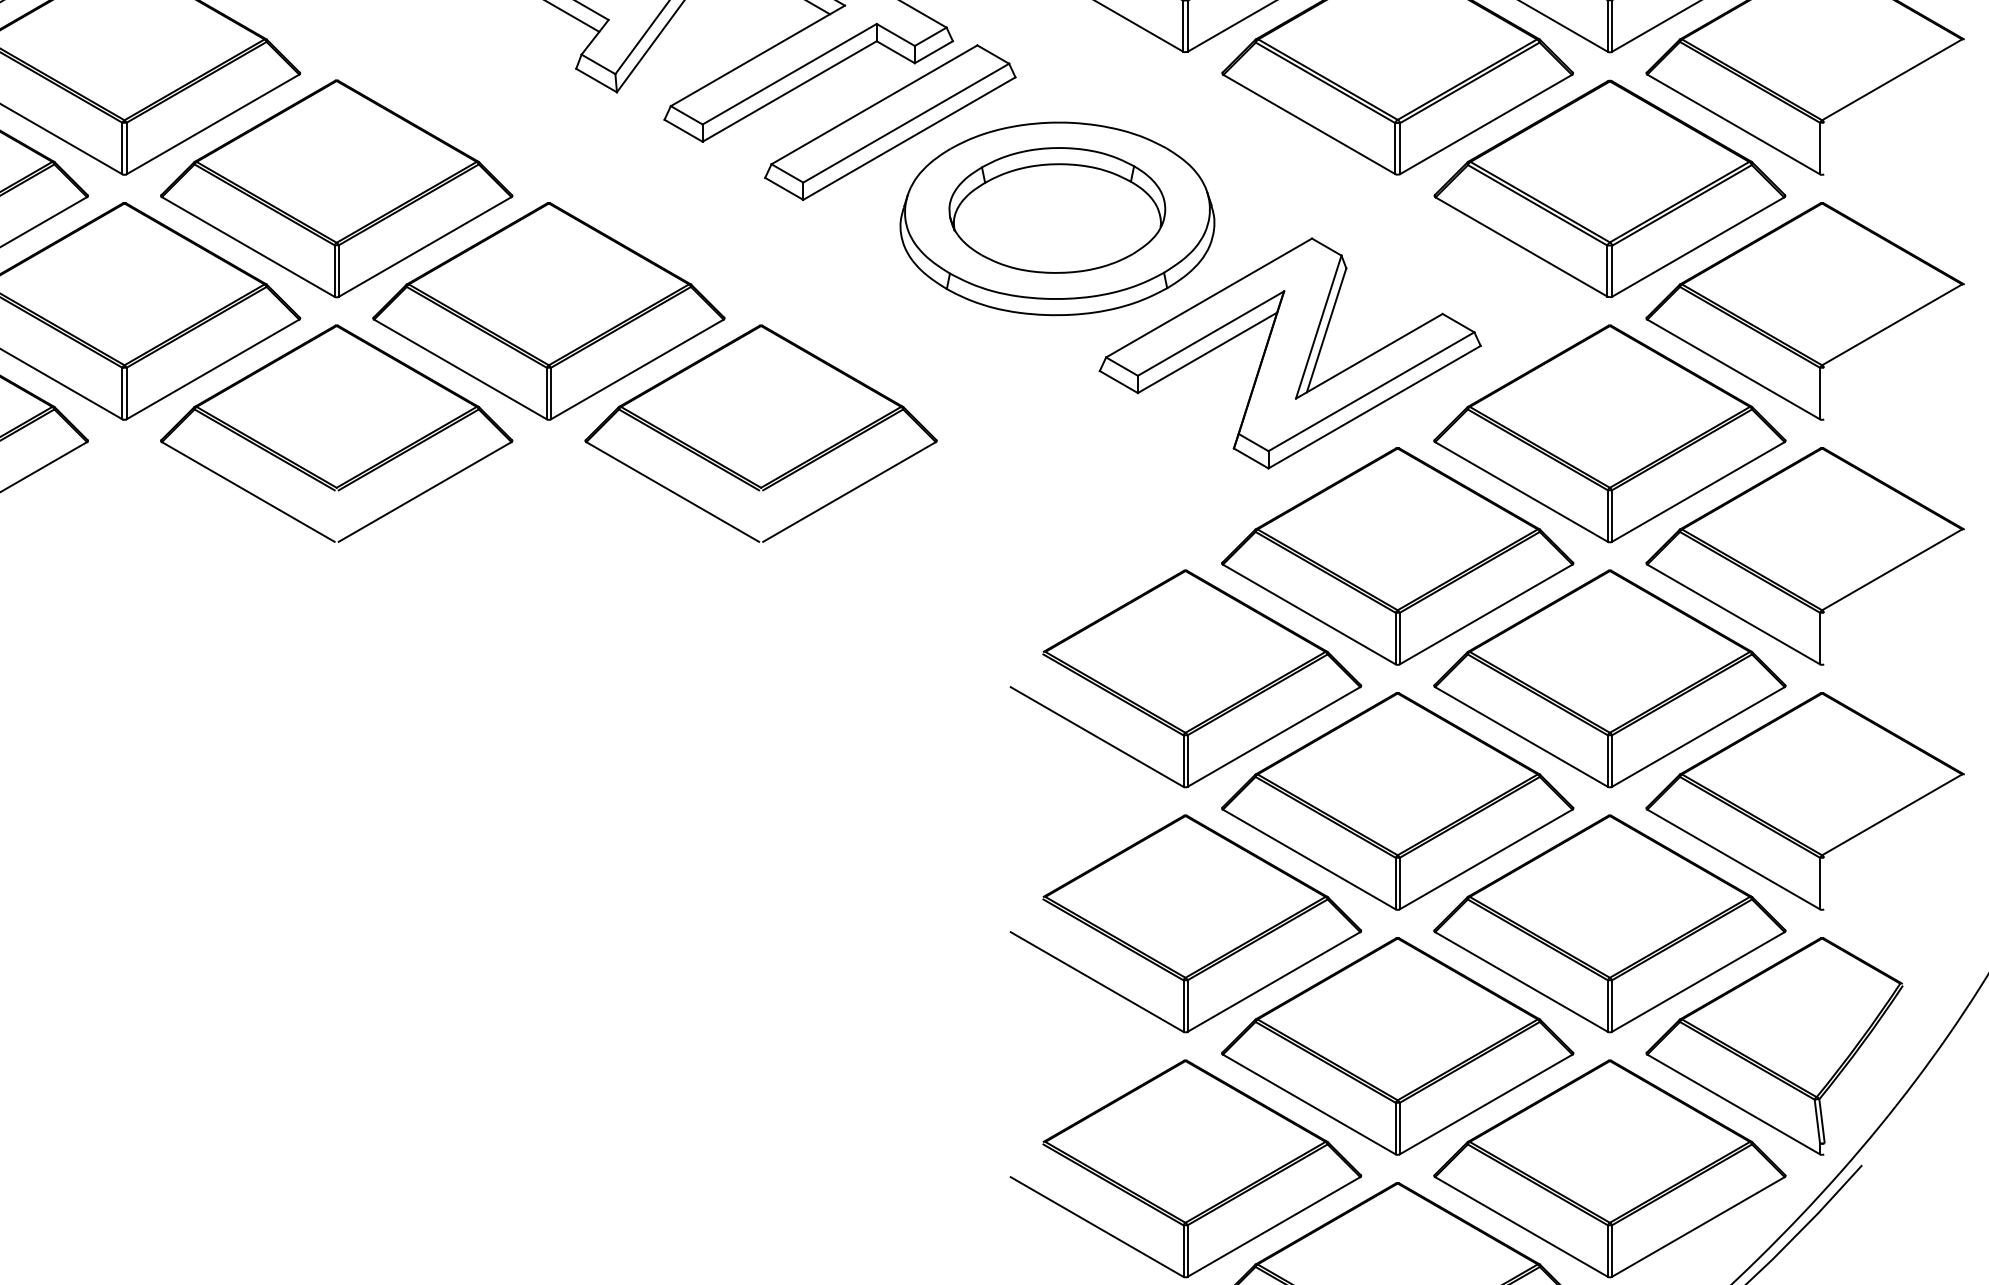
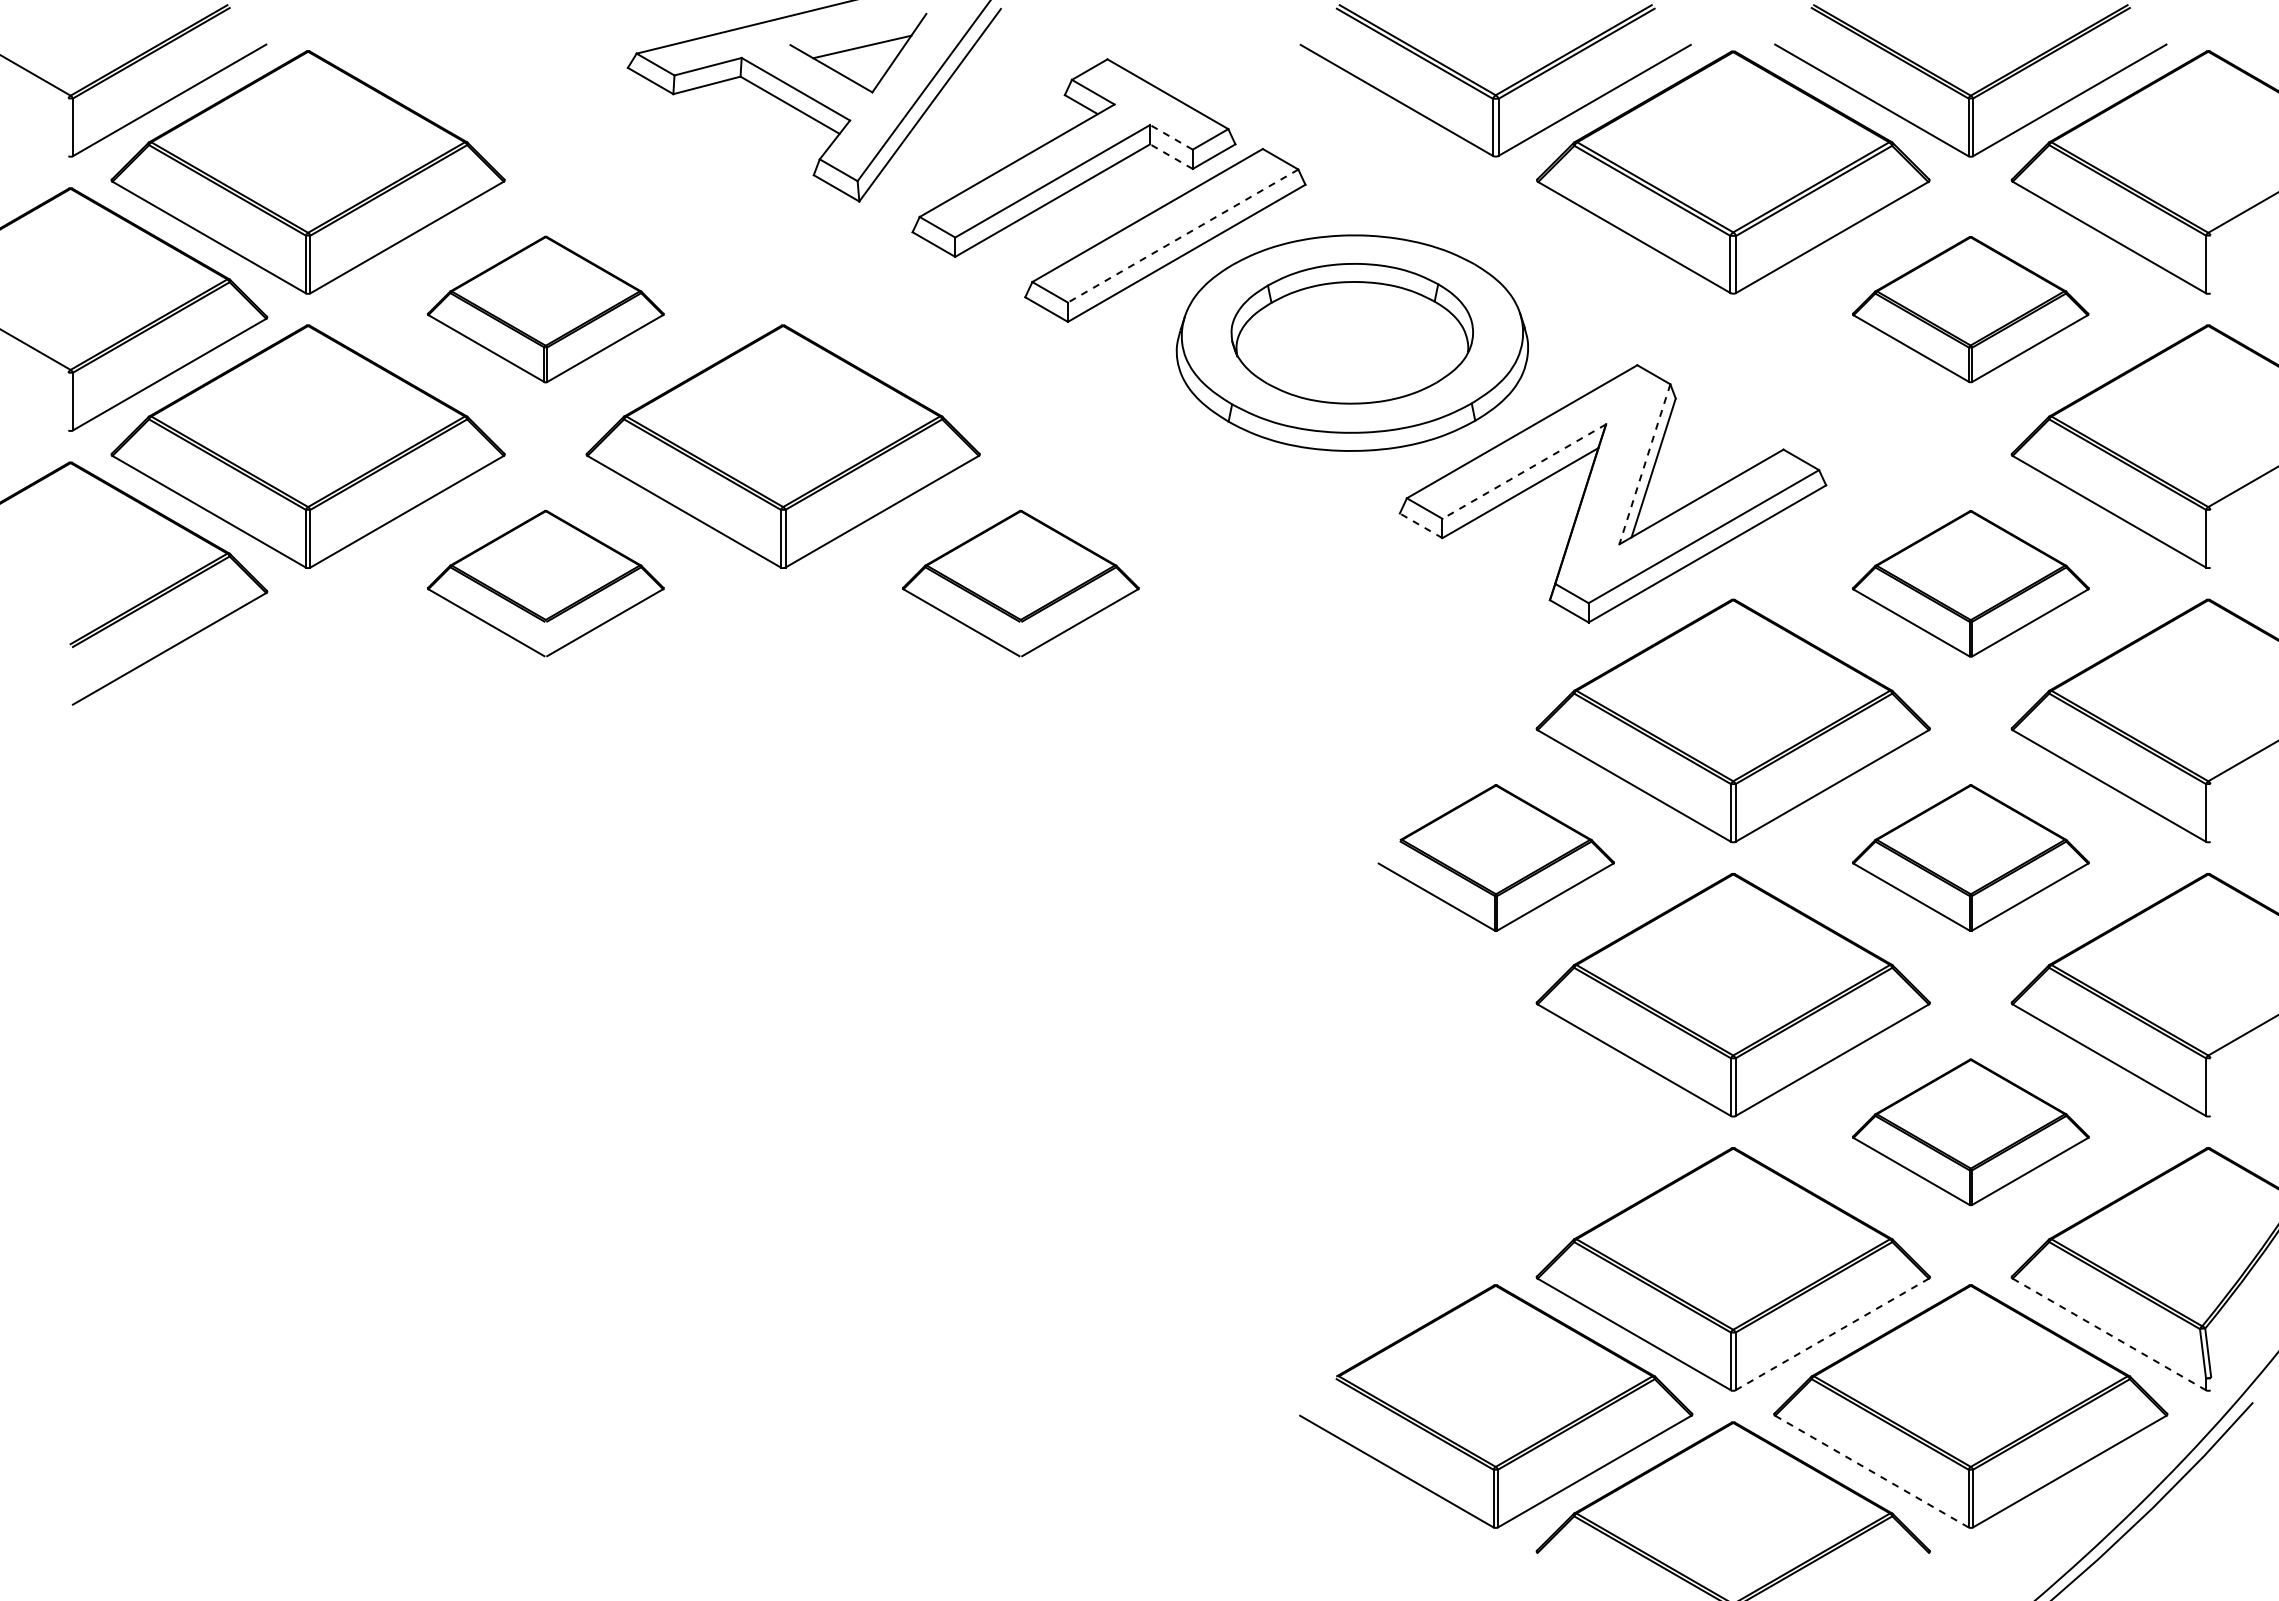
line: (895, 35) -> (1171, 137), solid -> dashed
line: (895, 52) -> (1171, 156), solid -> dashed
line: (905, 123) -> (1182, 236), solid -> dashed
part: (336, 188) -> (545, 309), size x0.6
part: (1609, 188) -> (1970, 309), size x0.6
line: (1318, 327) -> (1644, 464), solid -> dashed
line: (1210, 333) -> (1523, 471), solid -> dashed
line: (1119, 381) -> (1421, 525), solid -> dashed
part: (336, 433) -> (545, 583), size x0.6
part: (760, 433) -> (1020, 583), size x0.6
part: (1609, 433) -> (1970, 583), size x0.6
part: (1186, 678) -> (1496, 857), size x0.6
part: (1609, 678) -> (1970, 857), size x0.6
part: (1186, 924) -> (1496, 1132), removed
part: (1609, 924) -> (1970, 1132), size x0.6
line: (1486, 1104) -> (1832, 1334), solid -> dashed
line: (1733, 1104) -> (2109, 1334), solid -> dashed
line: (1521, 1226) -> (1871, 1471), solid -> dashed

